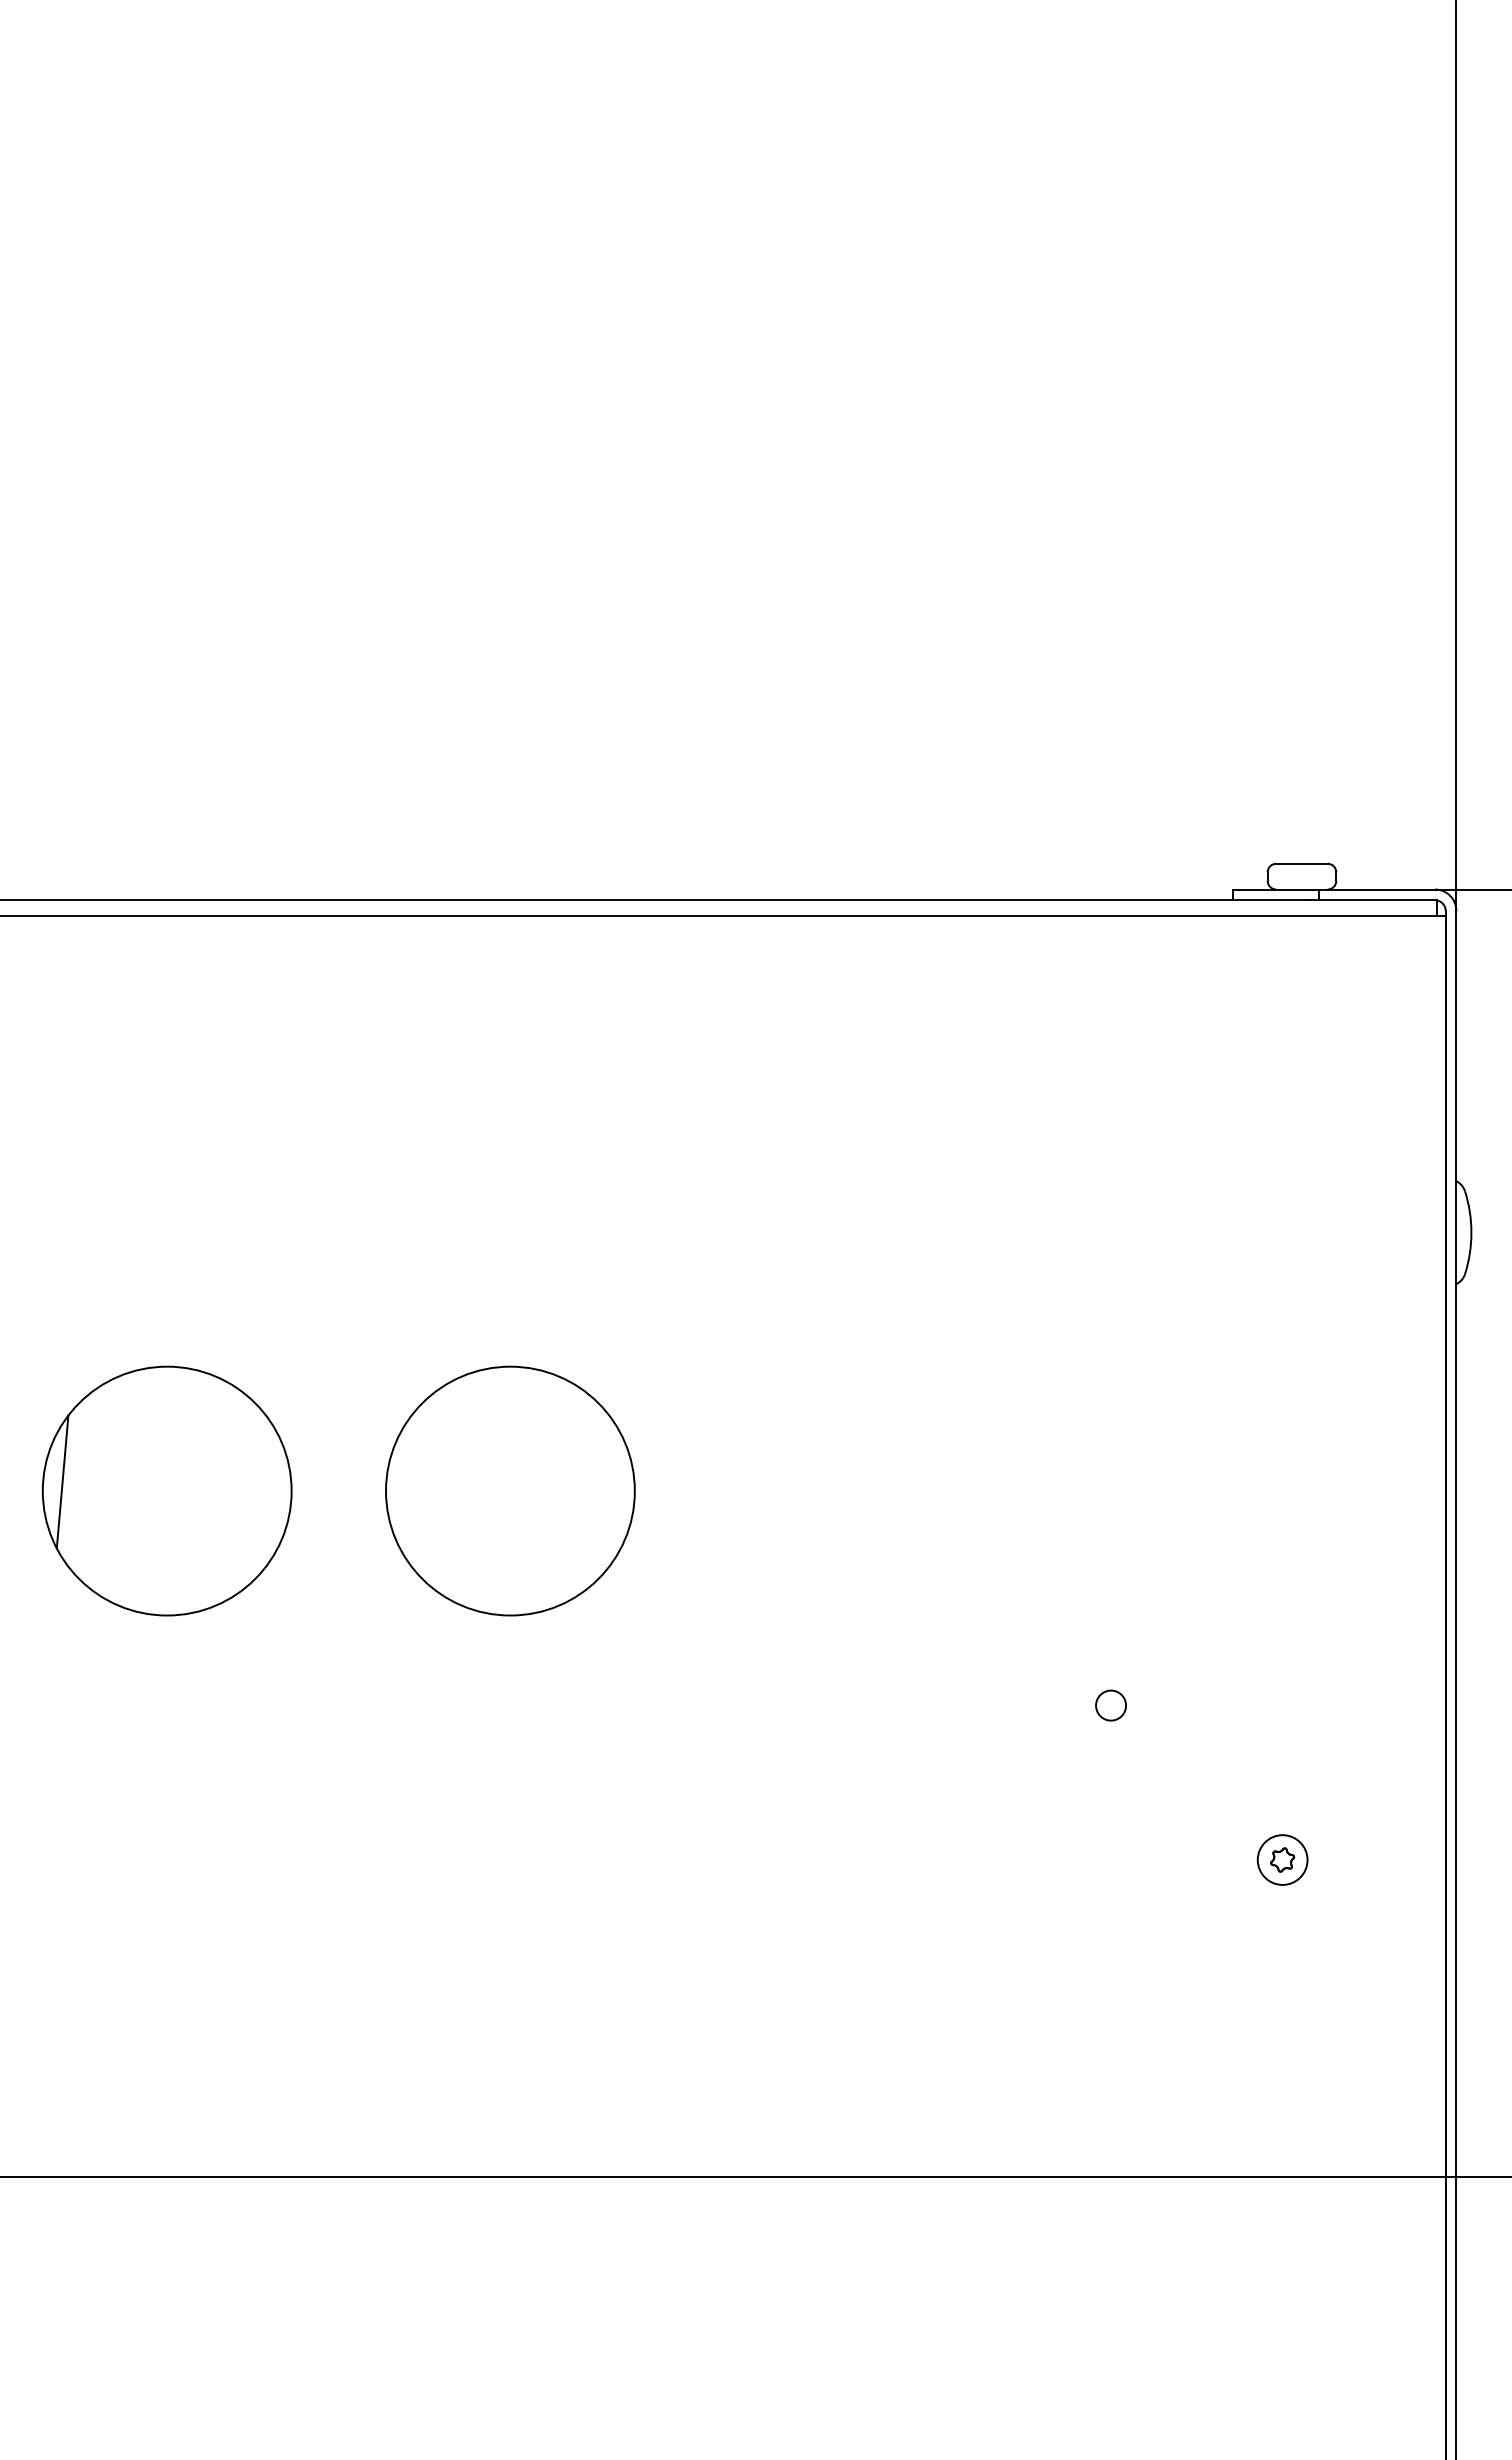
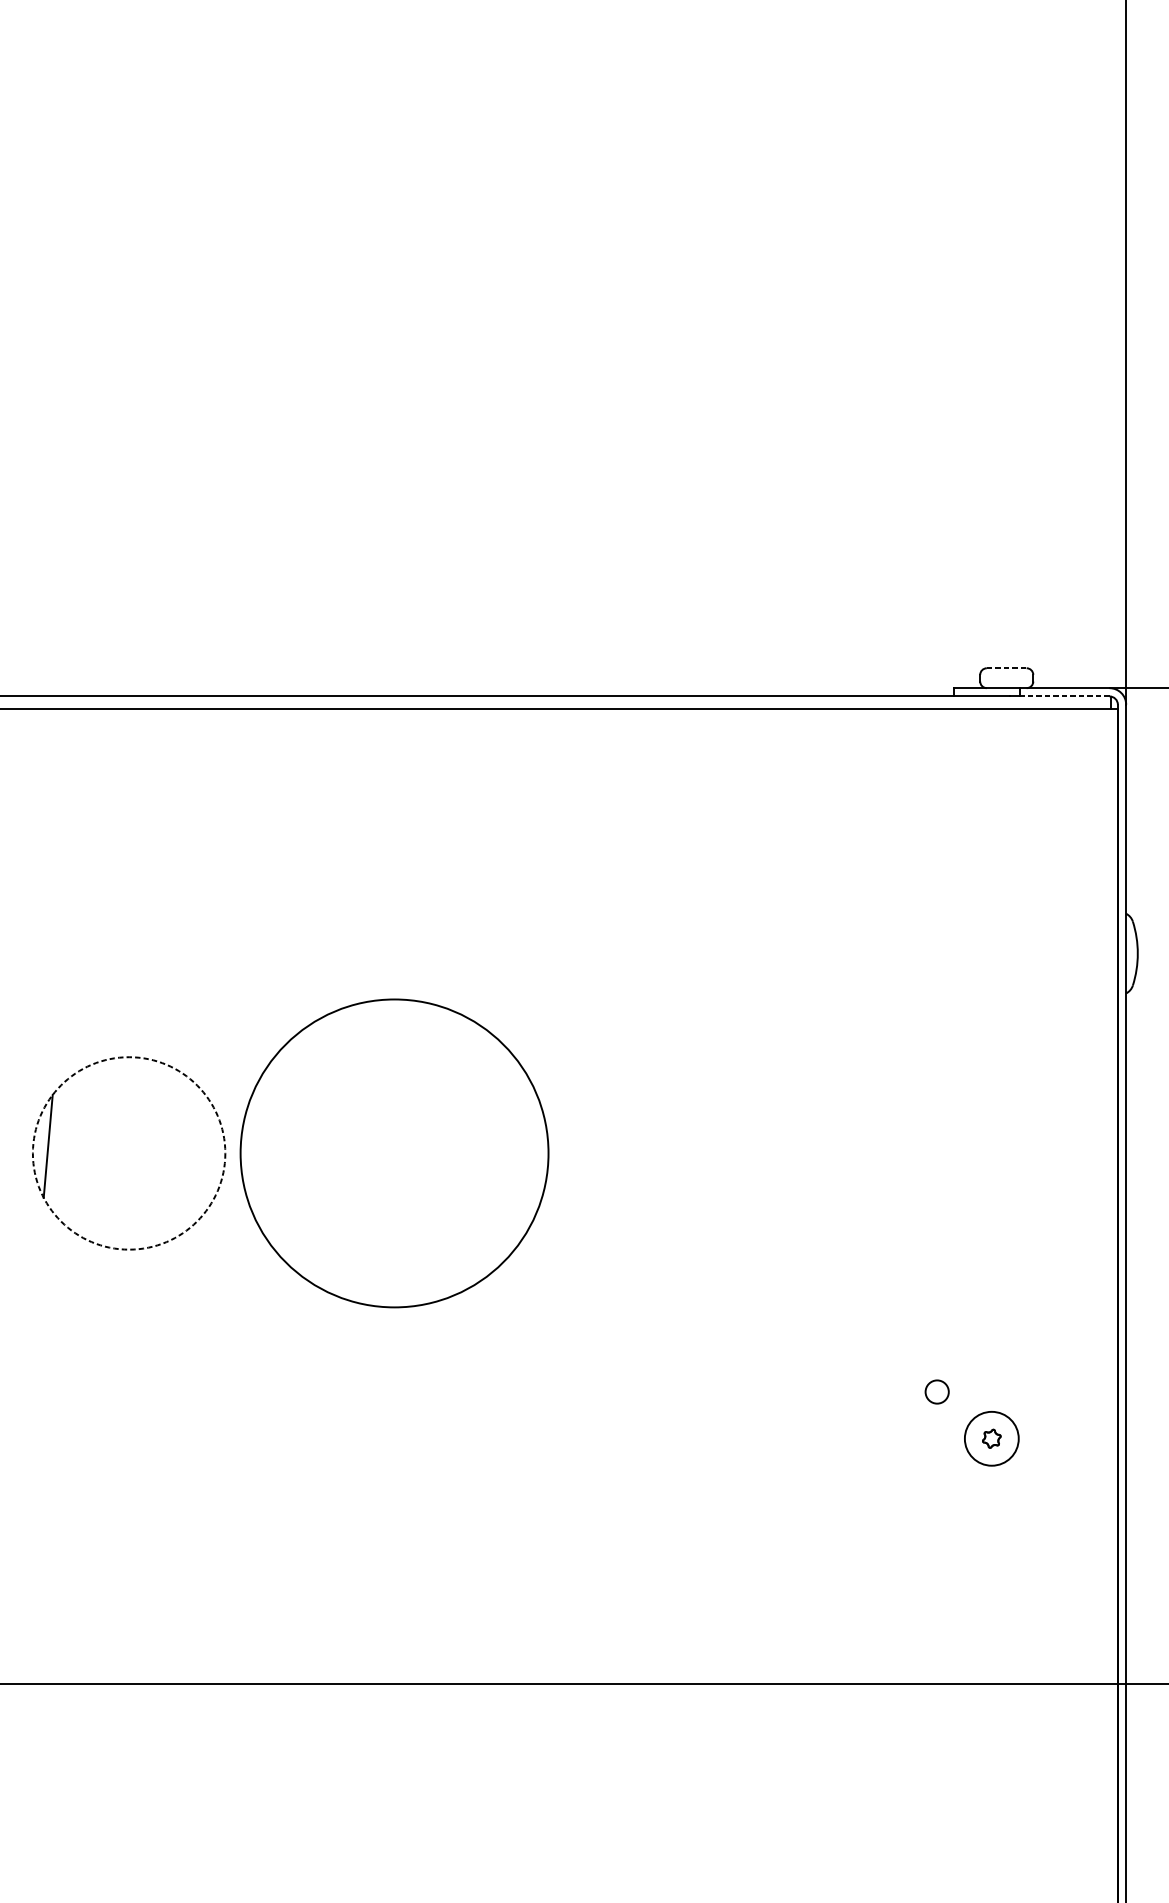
line: (1301, 863) -> (1006, 668), solid -> dashed
line: (1377, 900) -> (1065, 696), solid -> dashed
circle: (166, 1490) -> (128, 1152), solid -> dashed
circle: (510, 1490) -> (394, 1152), size x1.6
circle: (1110, 1705) -> (936, 1391), moved
circle: (1282, 1859) -> (991, 1438), size x1.4

